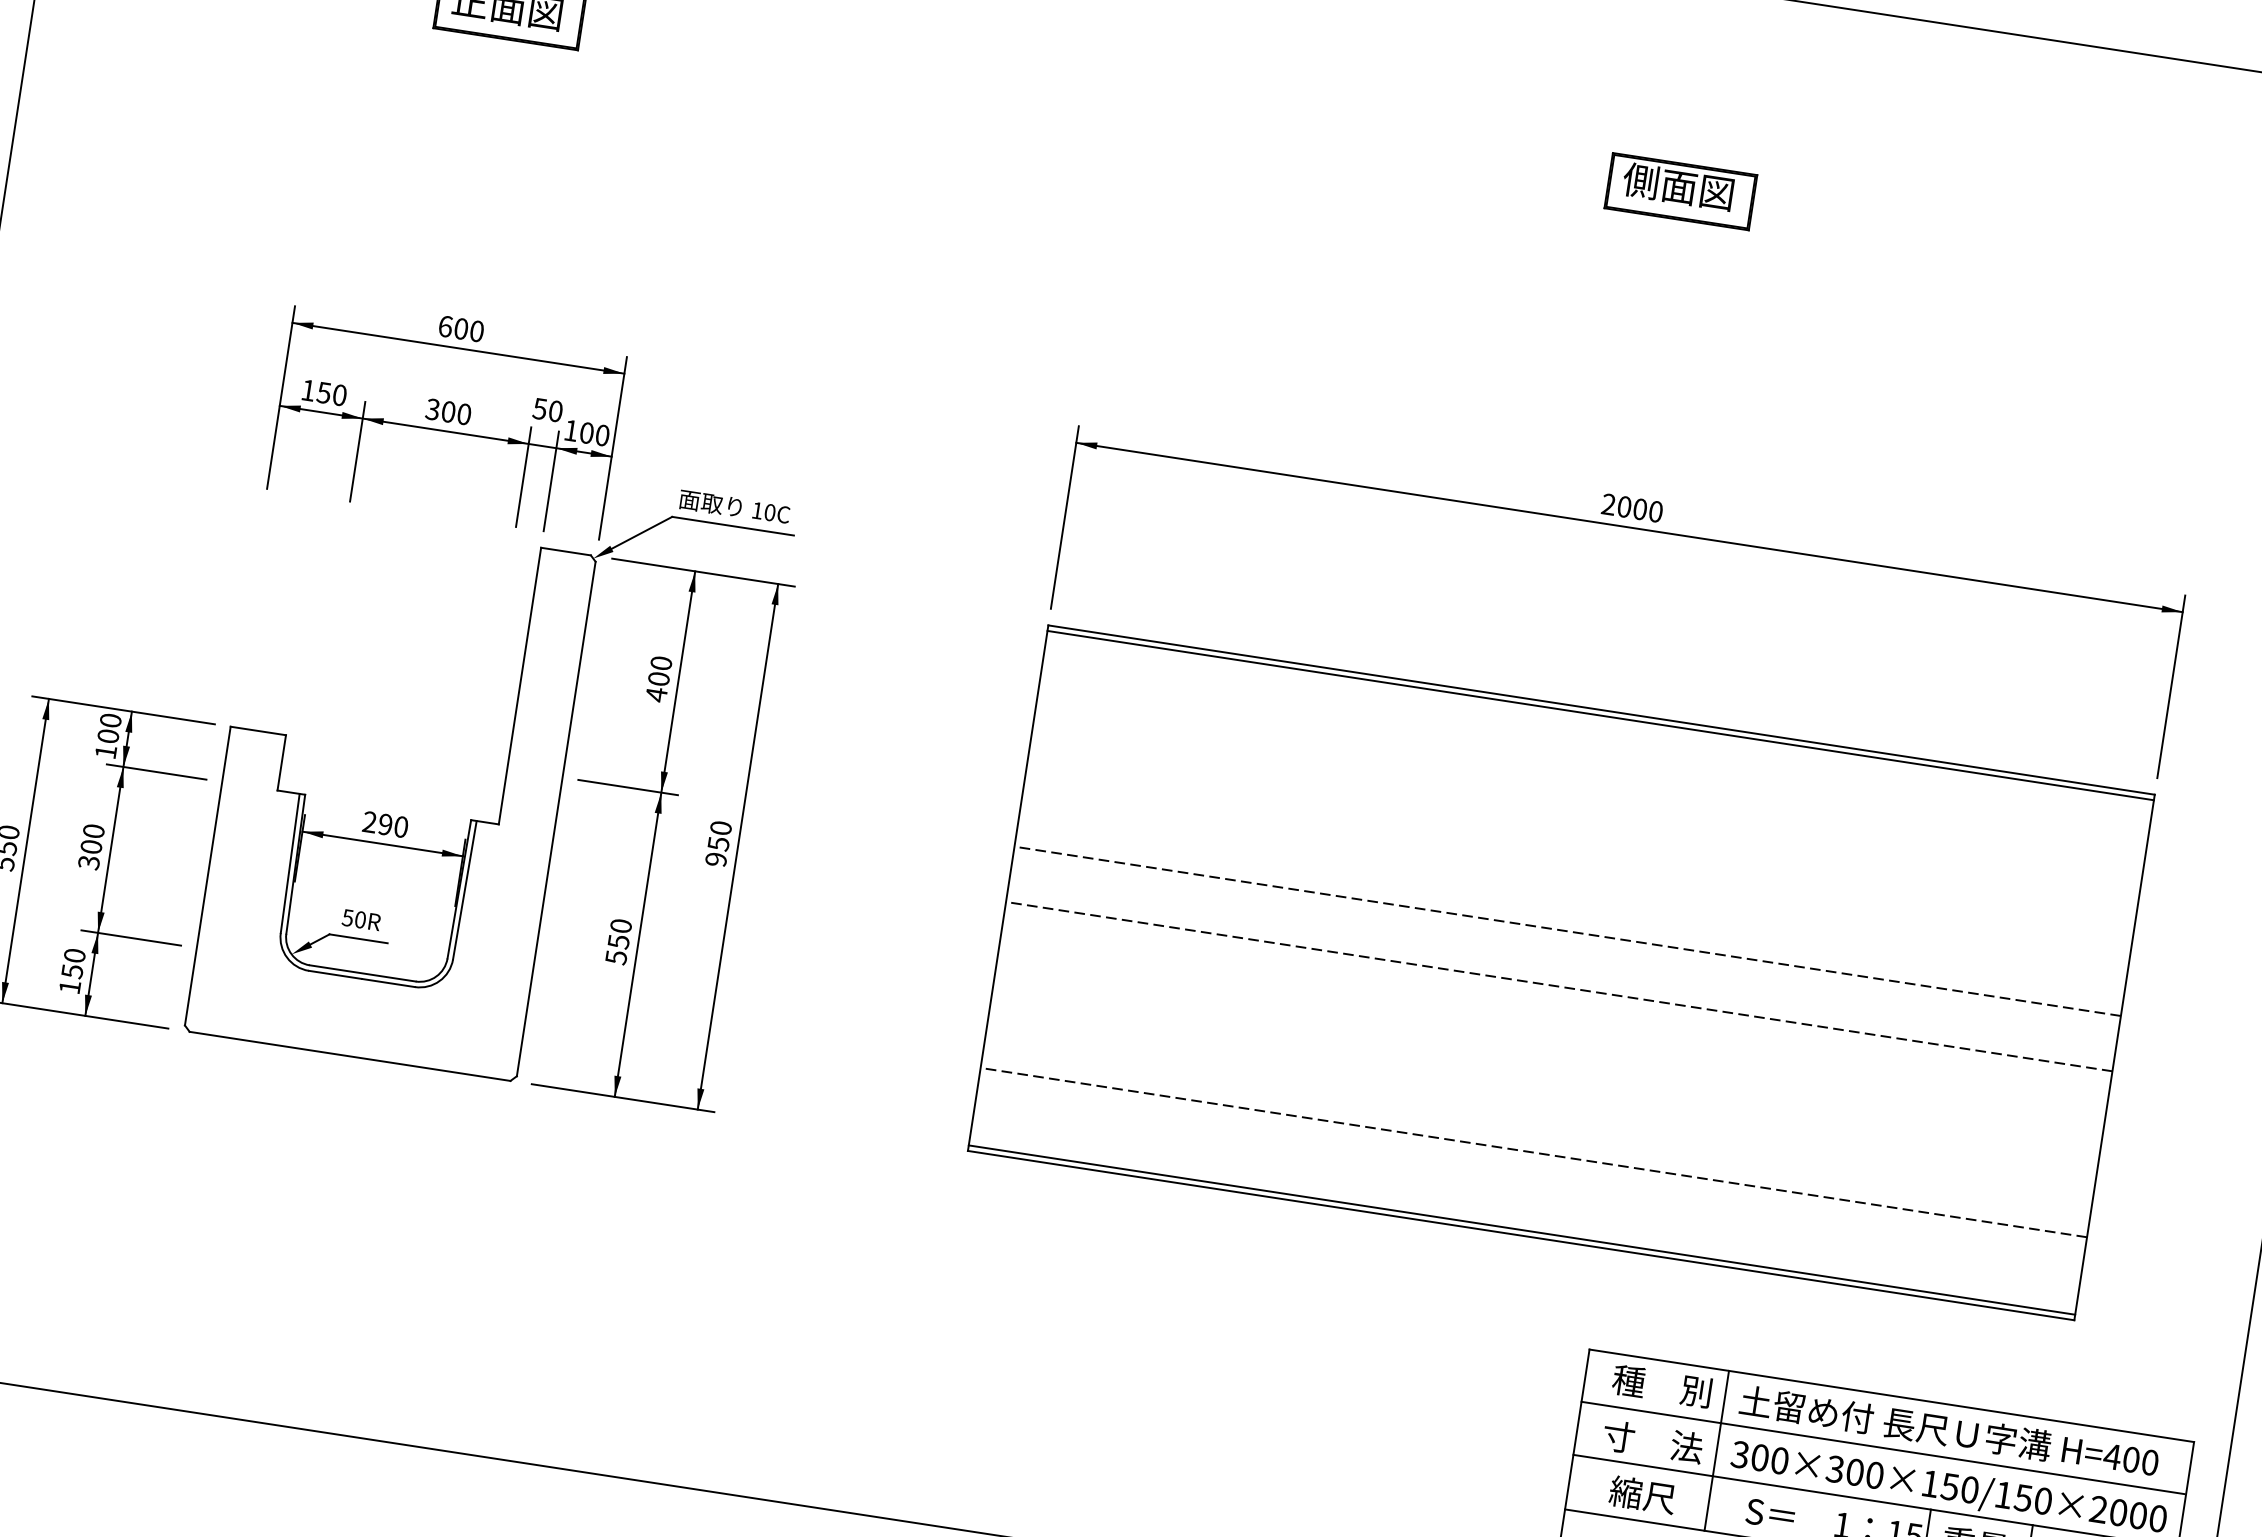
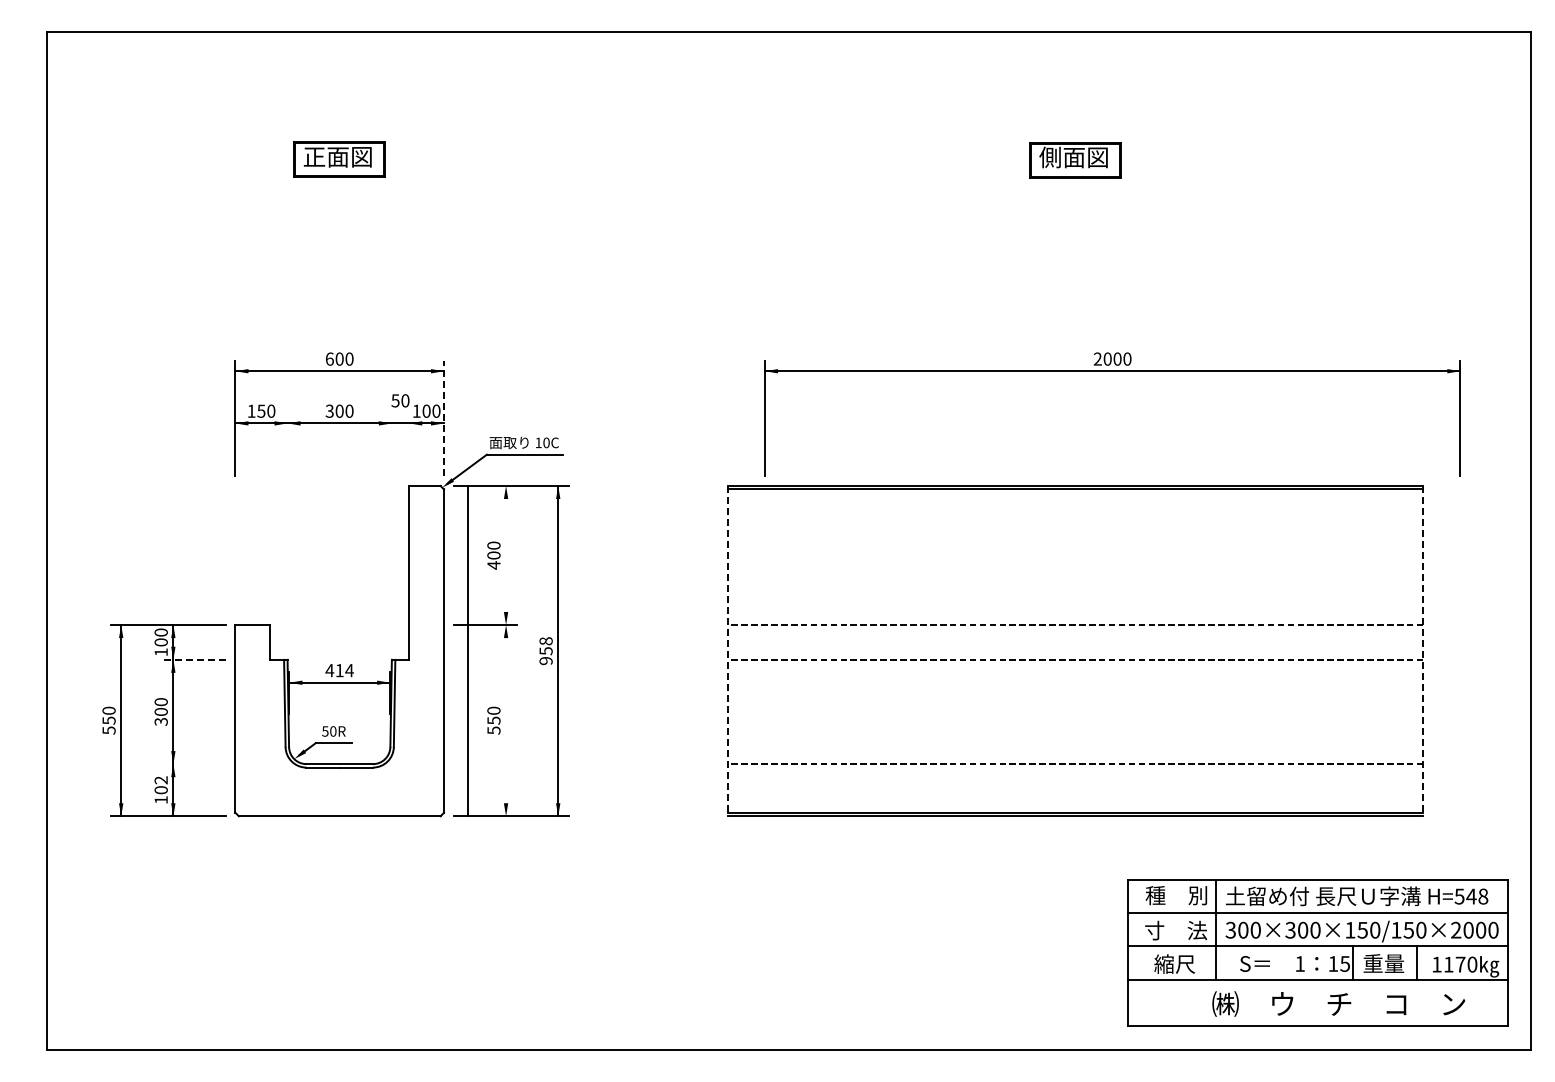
line: (613, 447) -> (444, 417), solid -> dashed
line: (357, 450) -> (287, 443), removed
line: (523, 475) -> (391, 443), removed
line: (551, 480) -> (409, 443), removed
part: (1629, 527) -> (1112, 371), moved
line: (155, 771) -> (193, 659), solid -> dashed
text: (385, 824) -> (339, 670), 290 -> 414
text: (720, 828) -> (545, 641), 950 -> 958
line: (655, 833) -> (468, 650), moved
line: (1008, 888) -> (728, 651), solid -> dashed
line: (130, 938) -> (193, 764), removed
text: (72, 963) -> (160, 785), 150 -> 102
line: (2114, 1058) -> (1423, 651), solid -> dashed
text: (2131, 1459) -> (1471, 896), H=400 -> H=548

